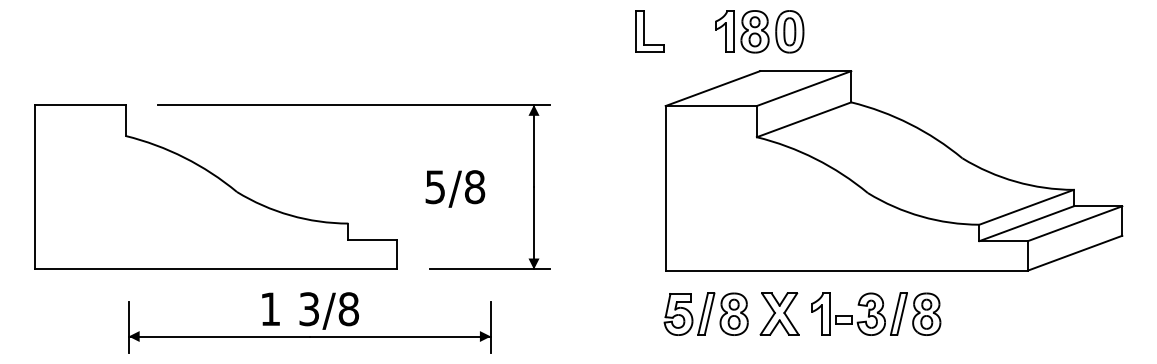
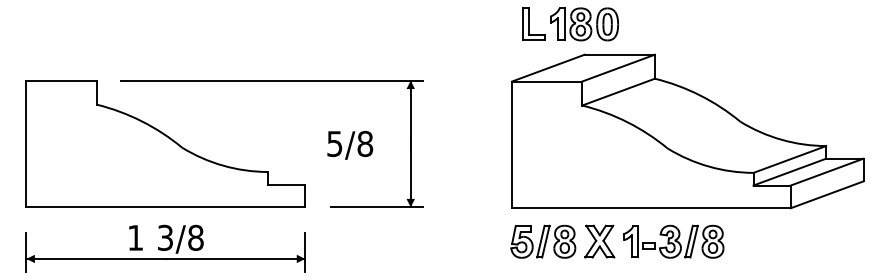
part: (649, 31) -> (533, 24), moved
part: (309, 322) -> (165, 248), moved

